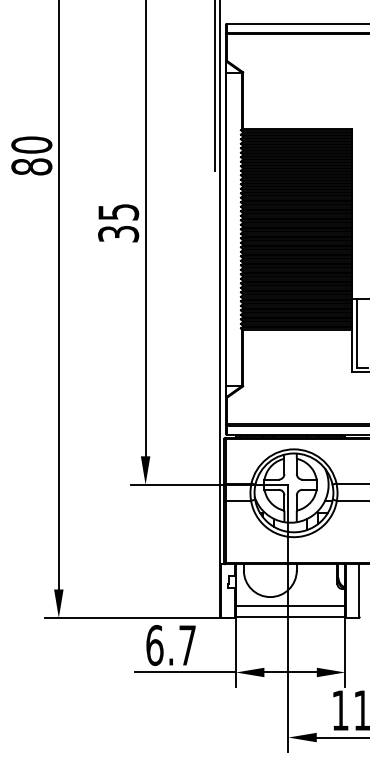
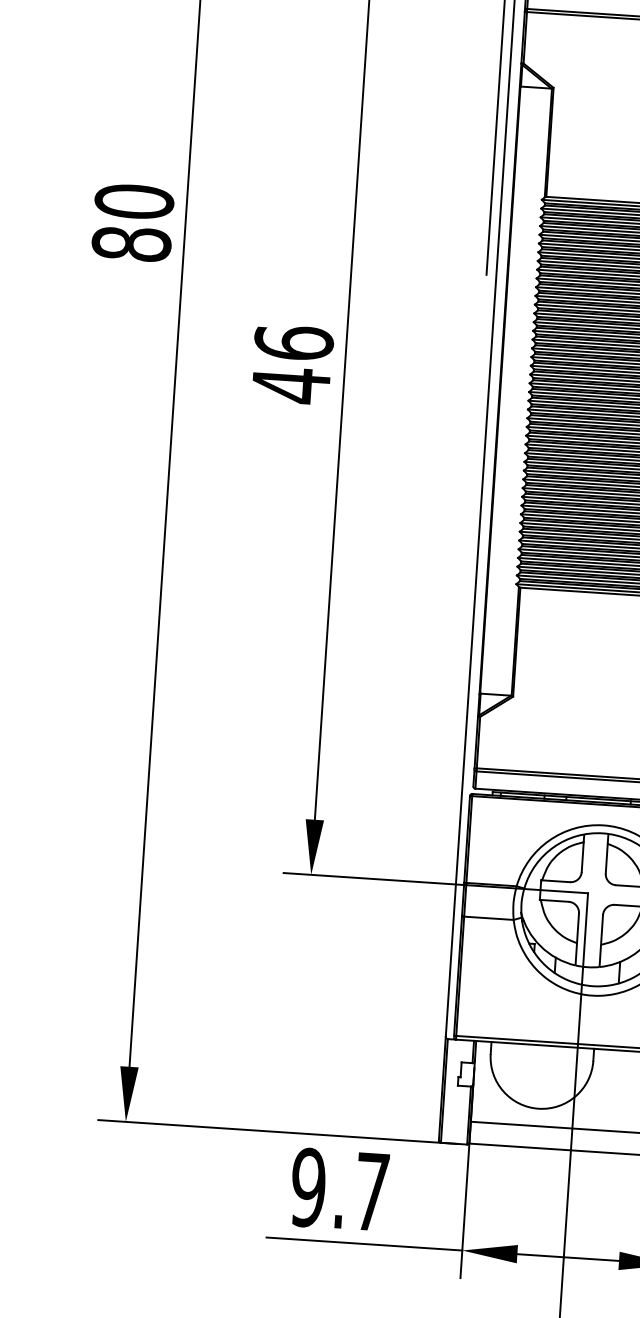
text: (118, 223) -> (292, 364), 35 -> 46
text: (154, 645) -> (307, 1187), 6.7 -> 9.7

